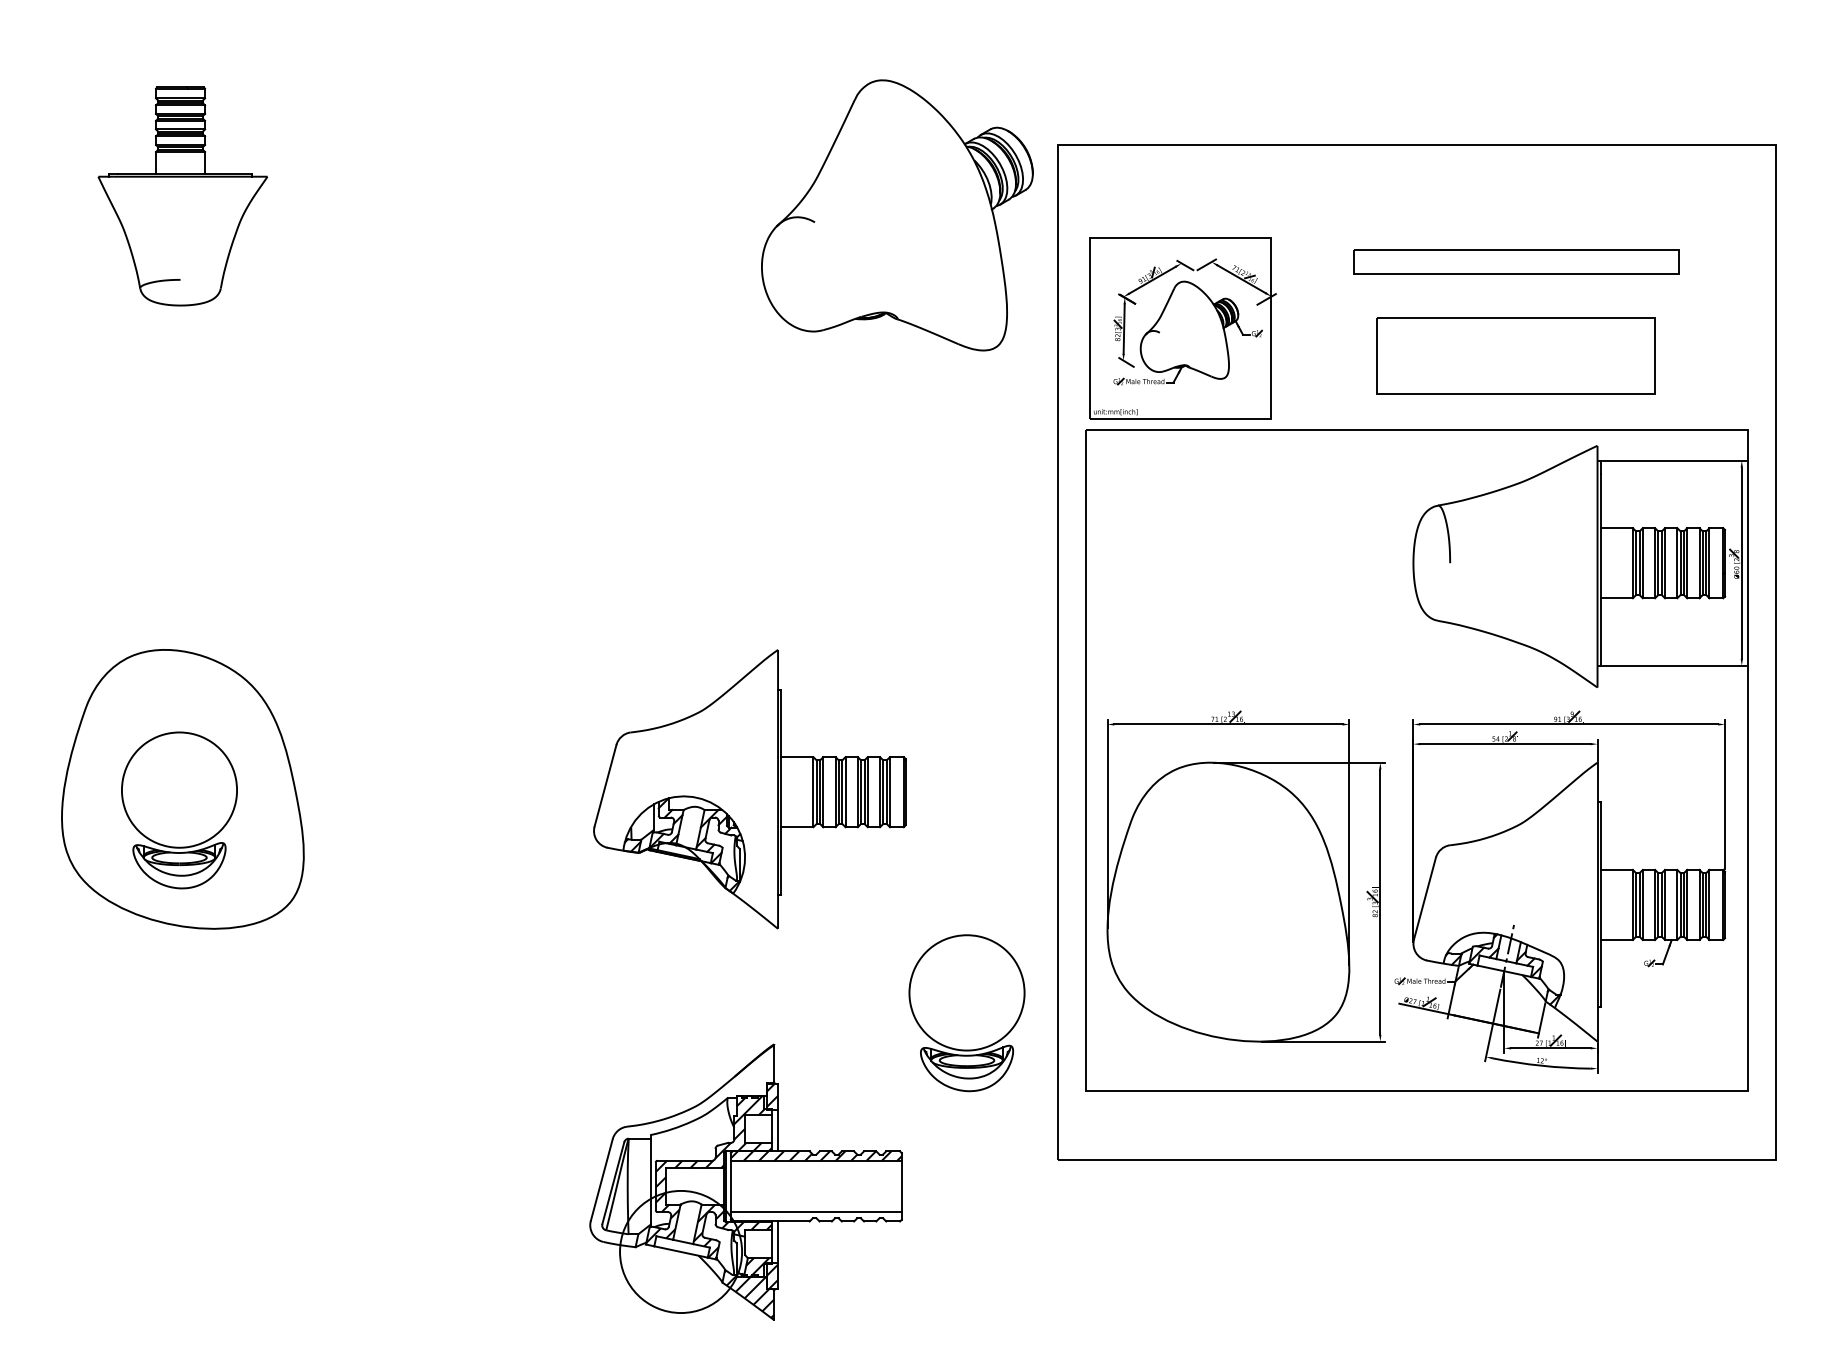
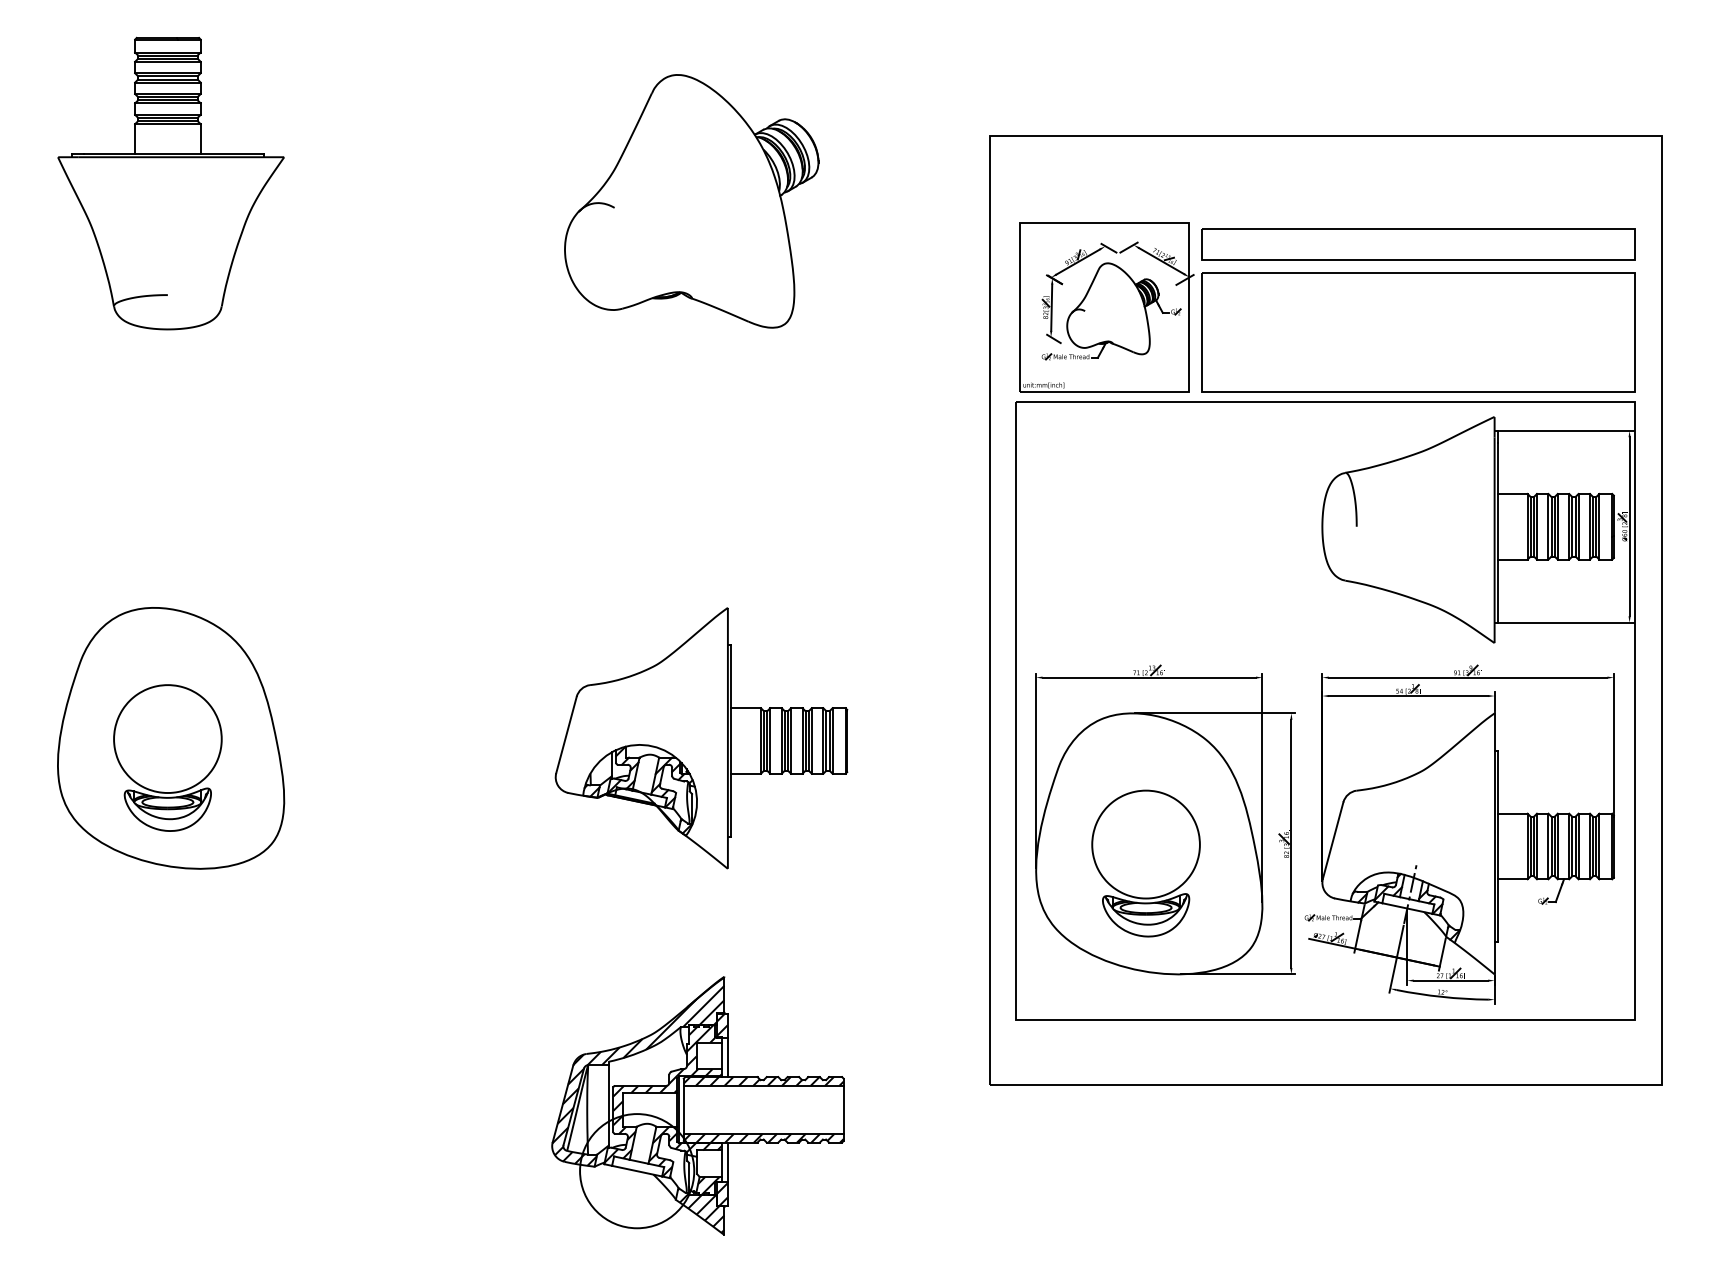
part: (182, 196) -> (170, 183), size x1.43
part: (897, 215) -> (691, 201), moved
part: (1516, 261) -> (1418, 244), size x1.43
part: (1516, 355) -> (1418, 332), size x1.67
part: (966, 1013) -> (1145, 863), moved
hatch: (682, 1149) -> (638, 1075), added
hatch: (815, 1216) -> (762, 1137), added

